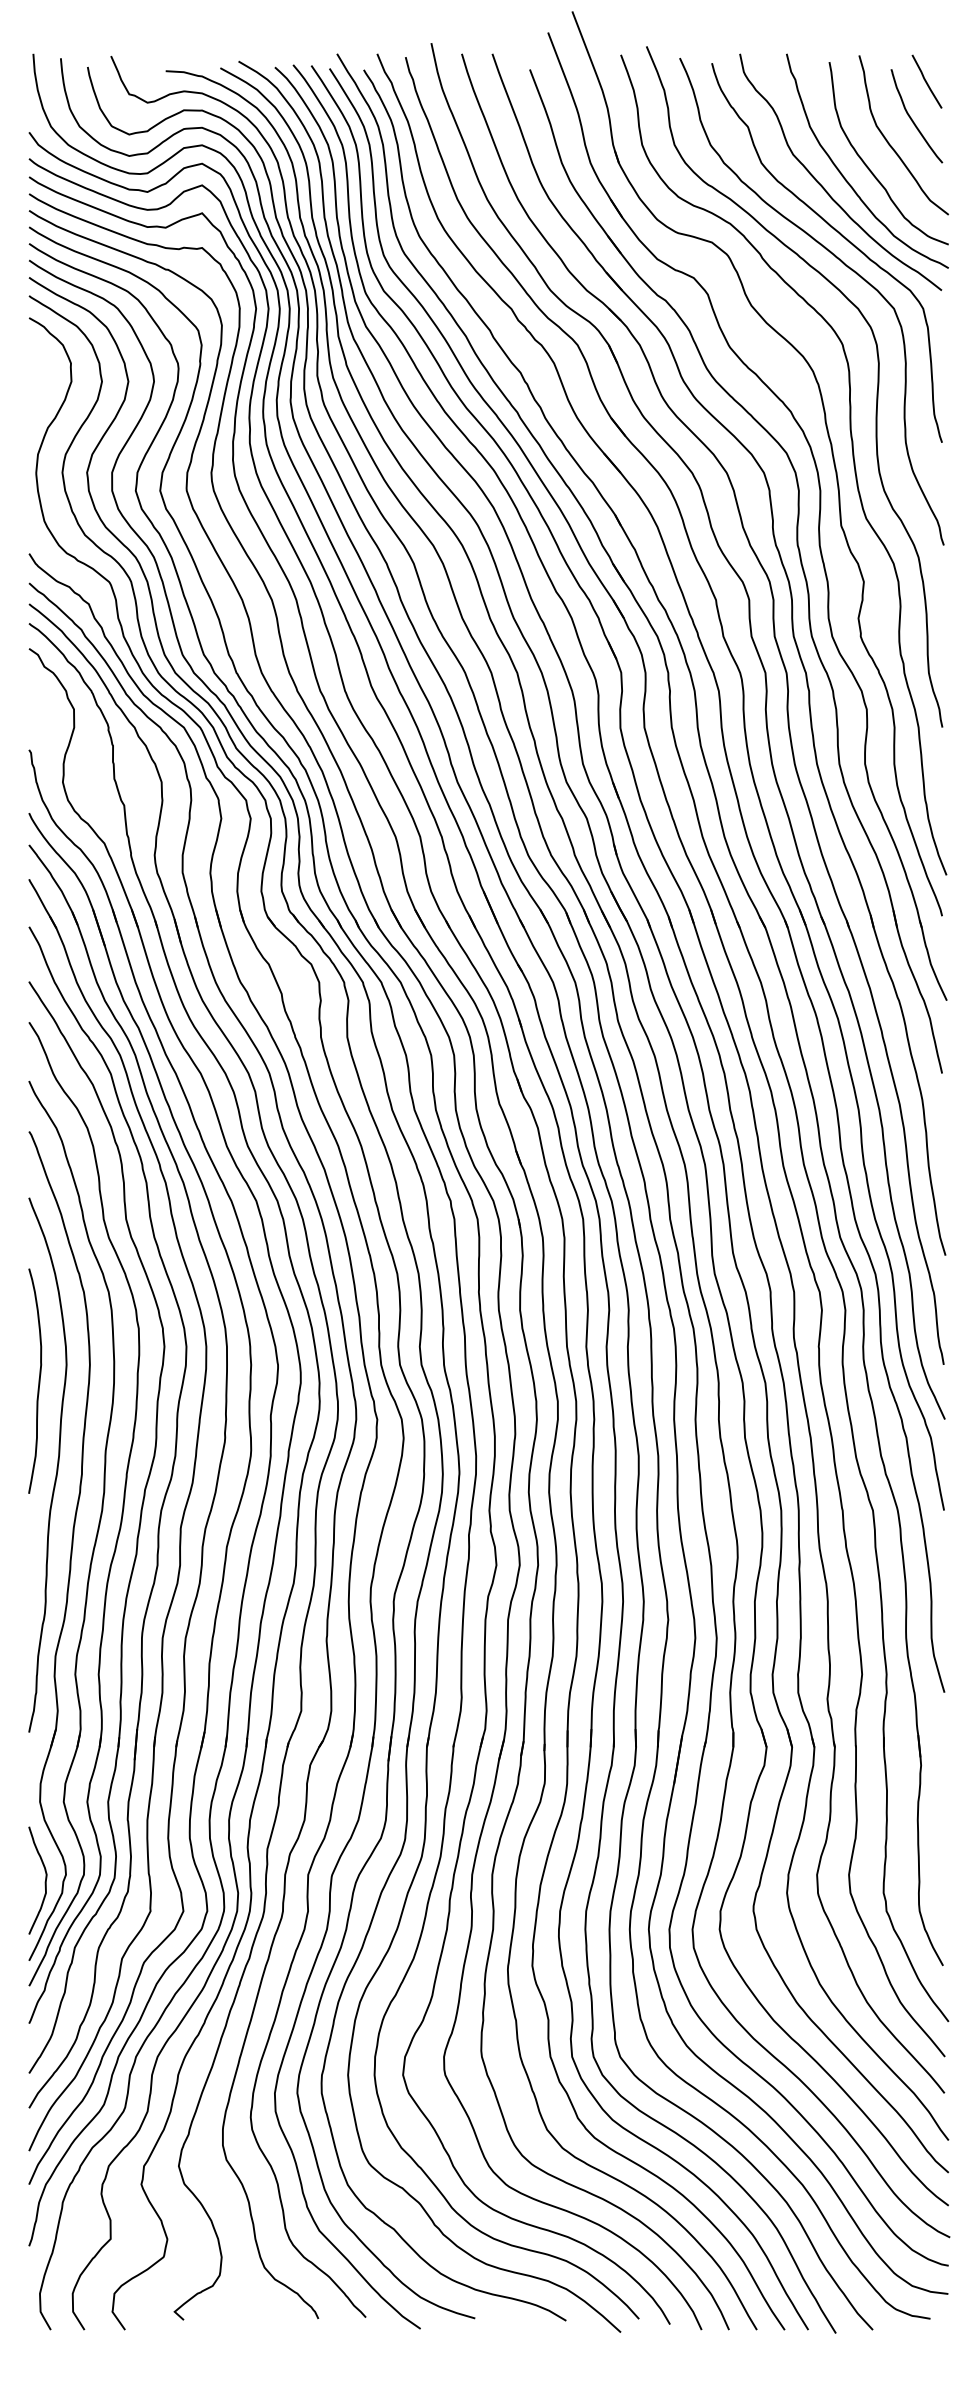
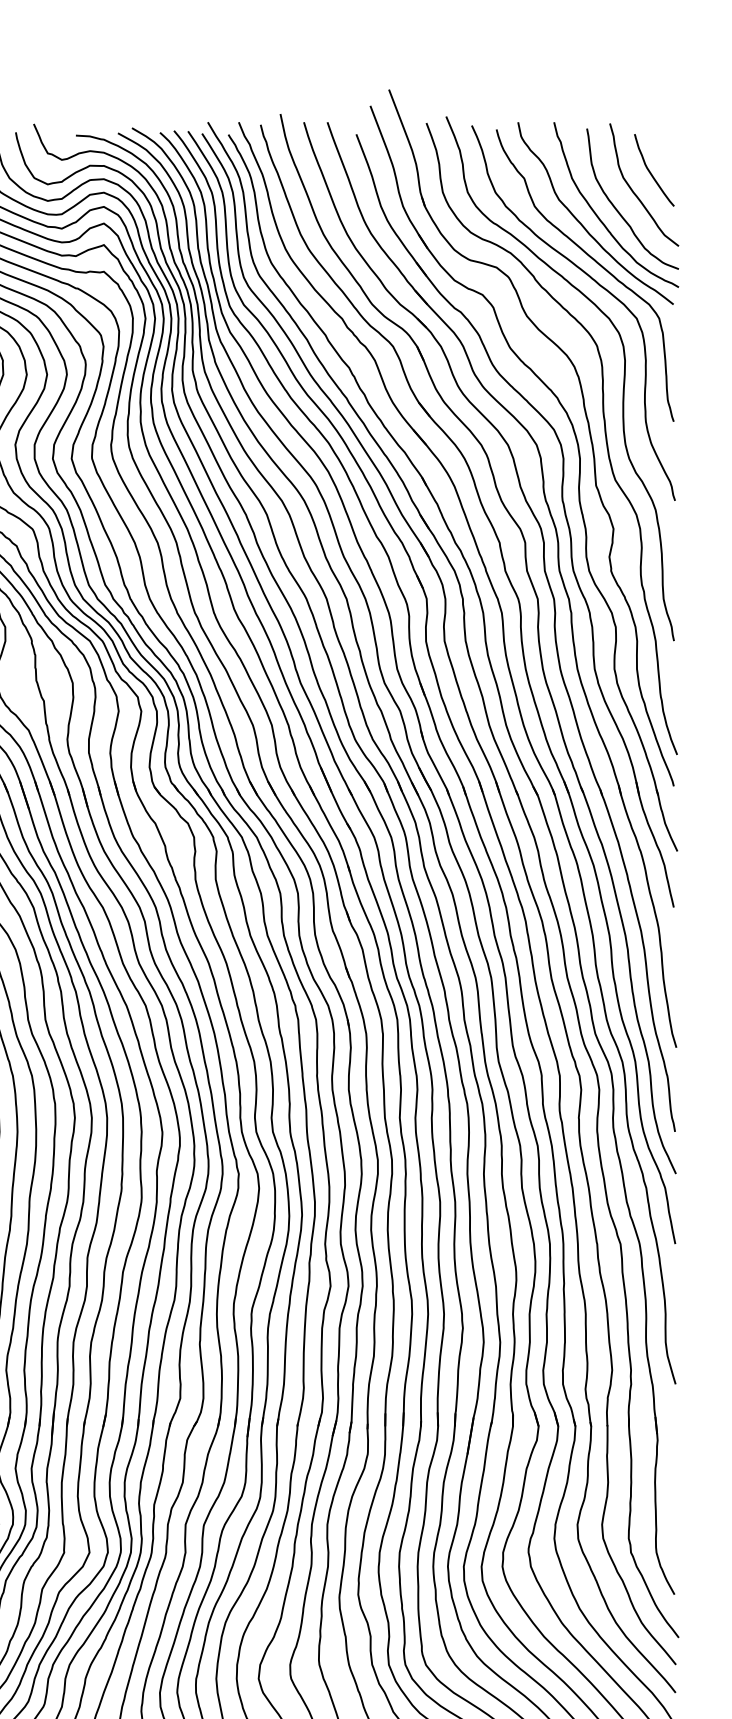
line: (926, 81) -> (661, 143), removed

